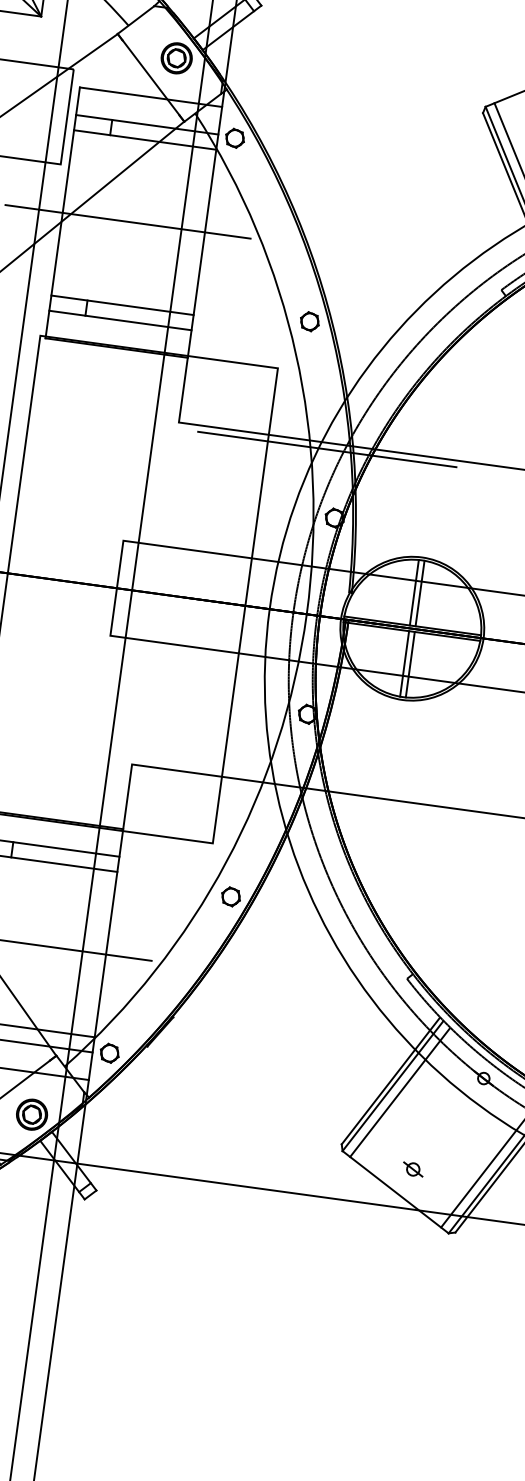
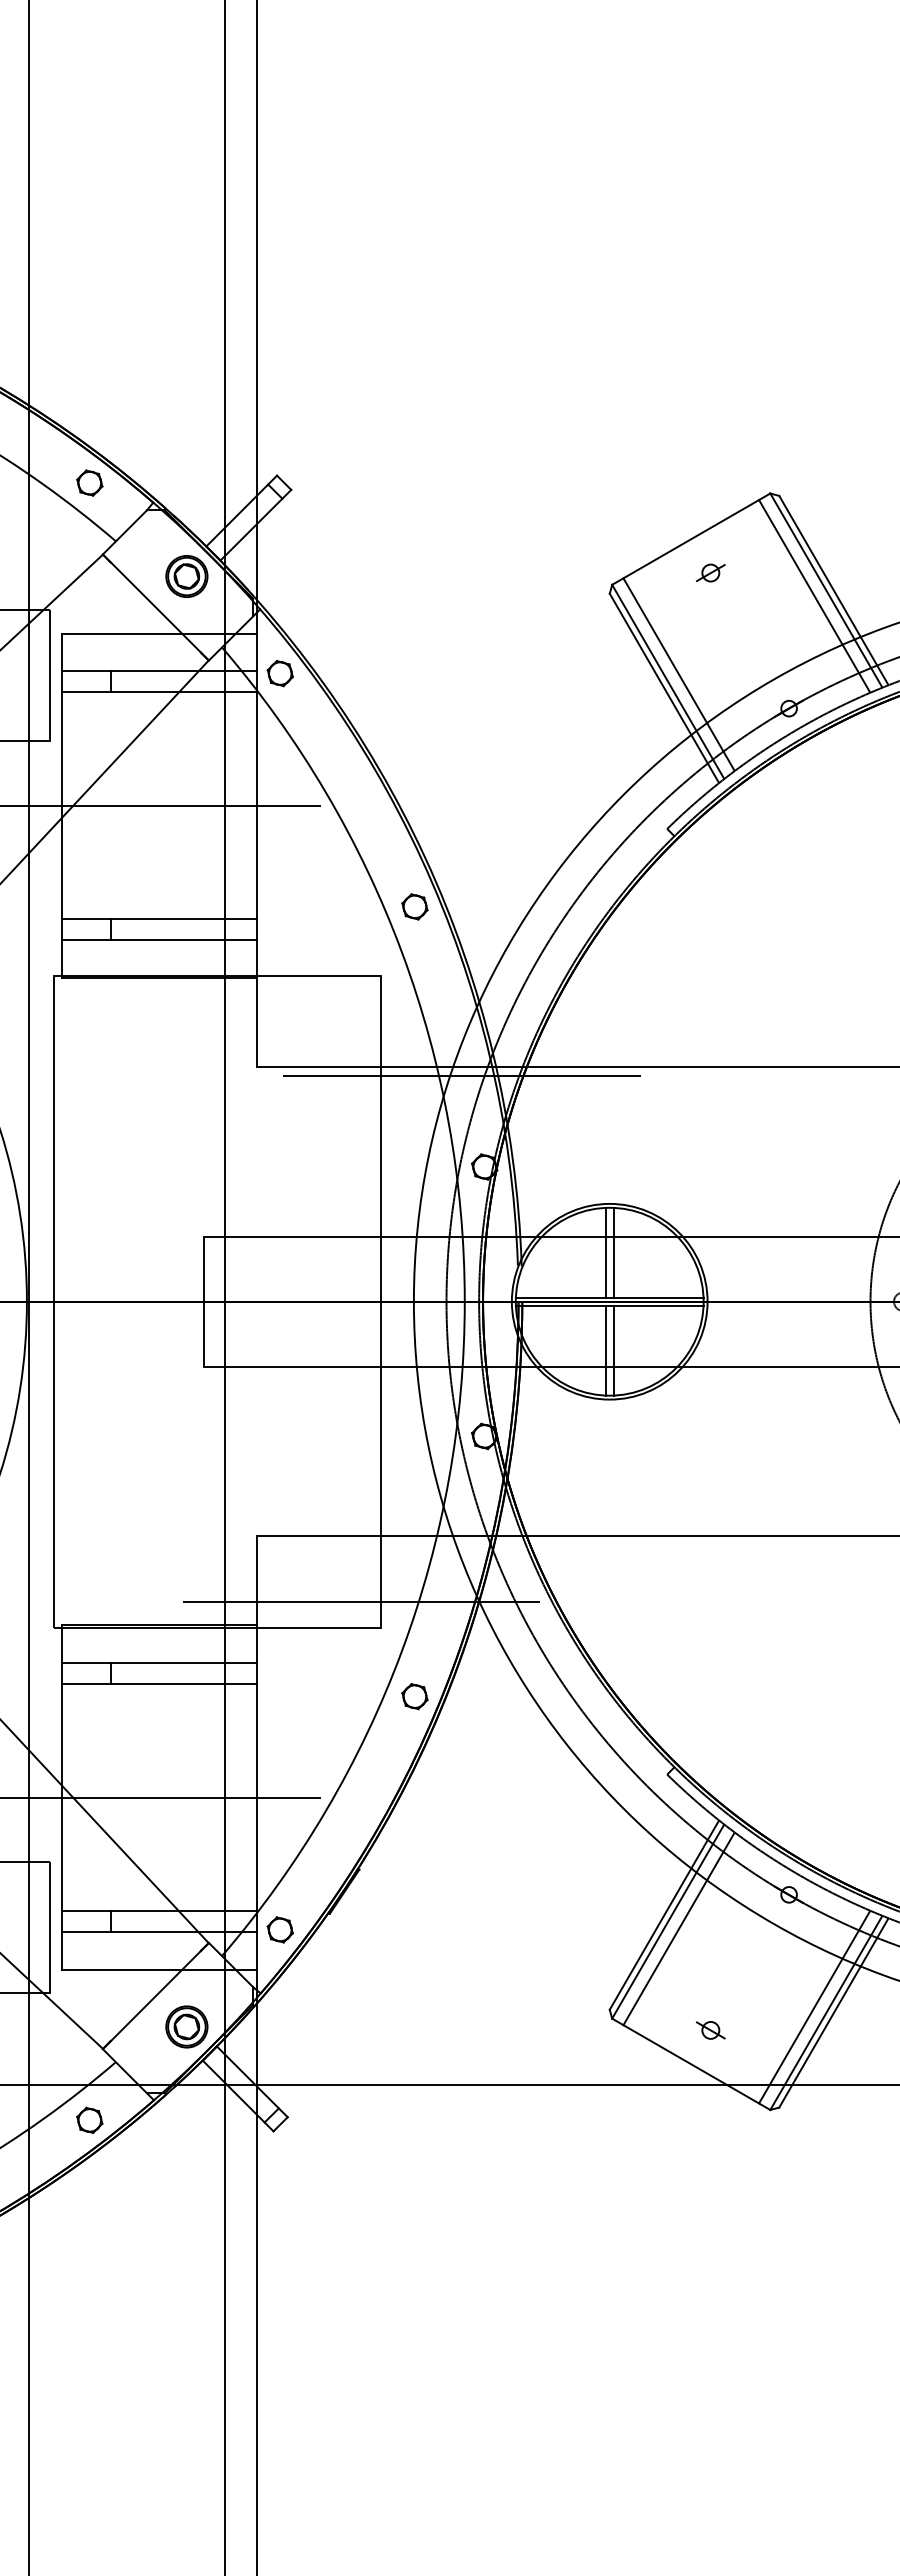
line: (201, 822) -> (361, 1601), added

